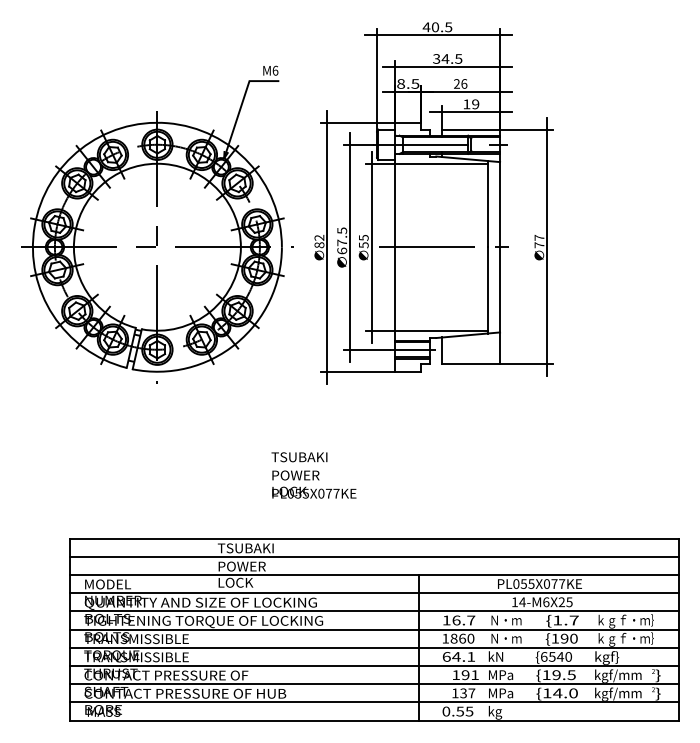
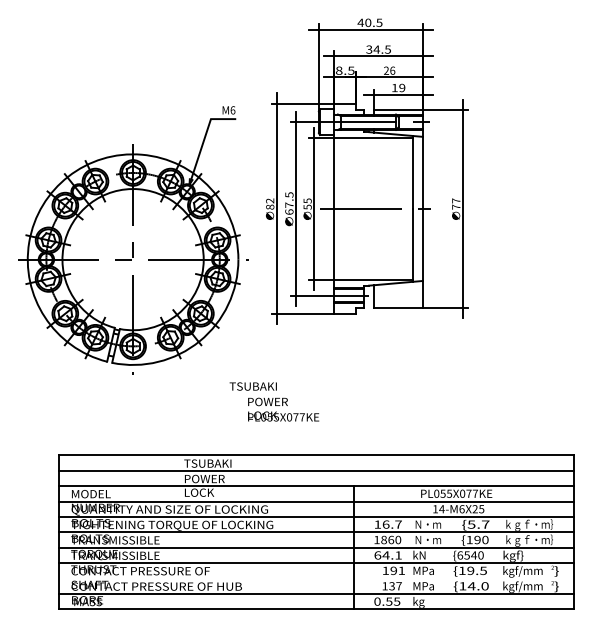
part: (157, 224) -> (133, 240), moved
text: (314, 484) -> (283, 409), moved
text: (557, 620) -> (471, 524), 1.7 -> 5.7
line: (374, 684) -> (316, 578), removed

